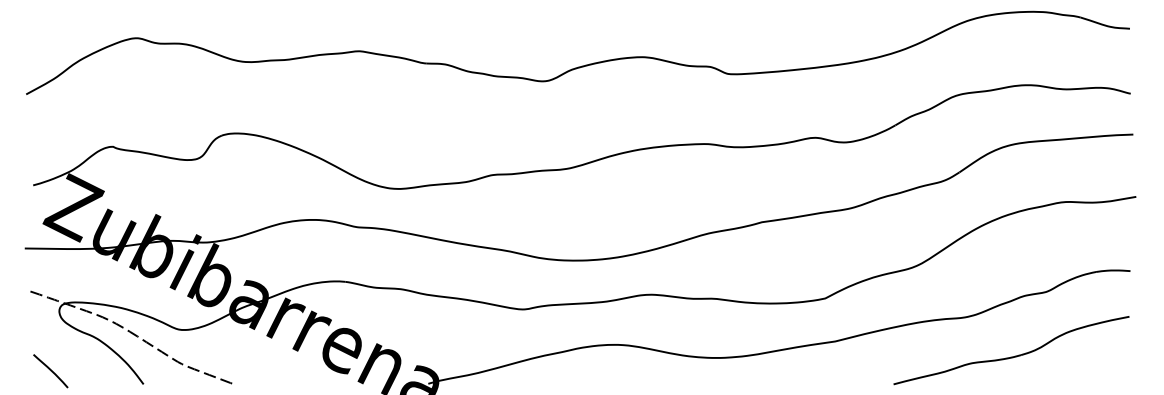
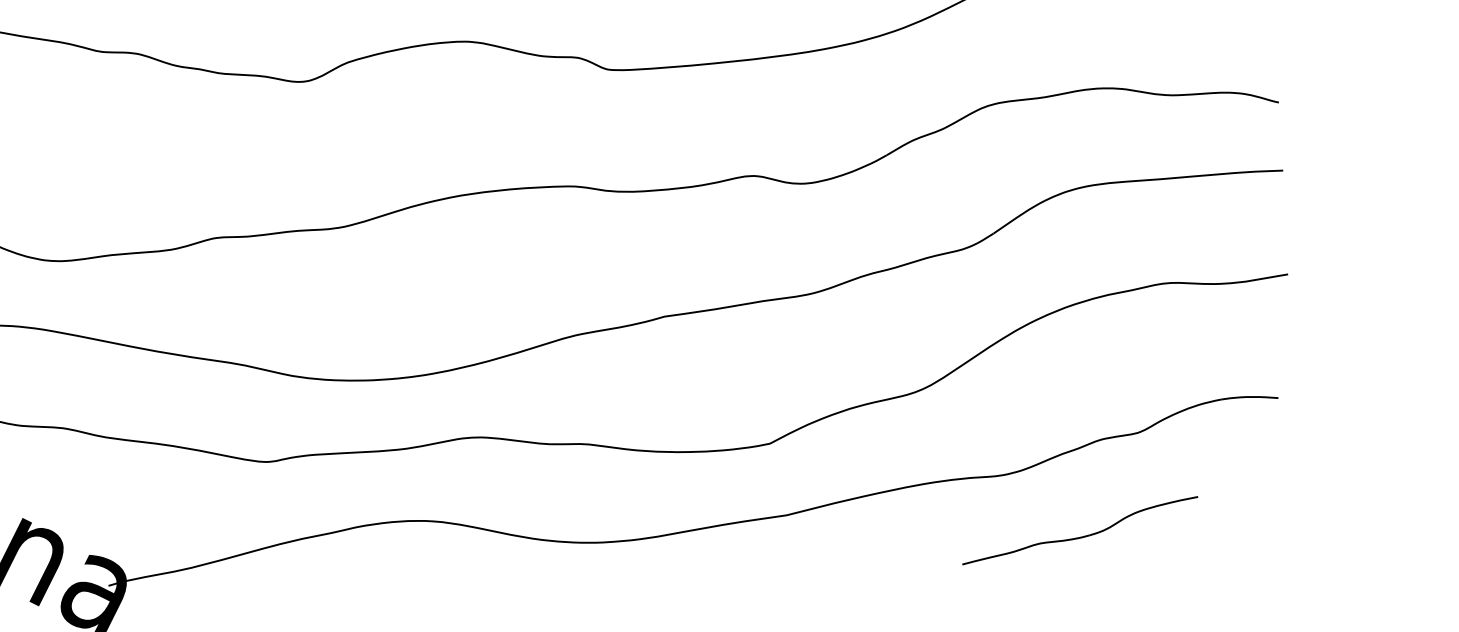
part: (1011, 350) -> (1080, 530), size x0.6

